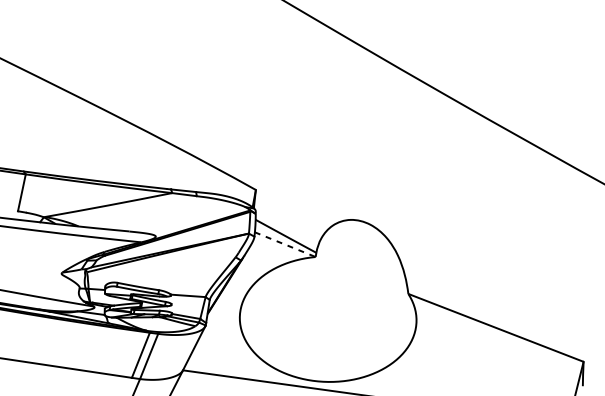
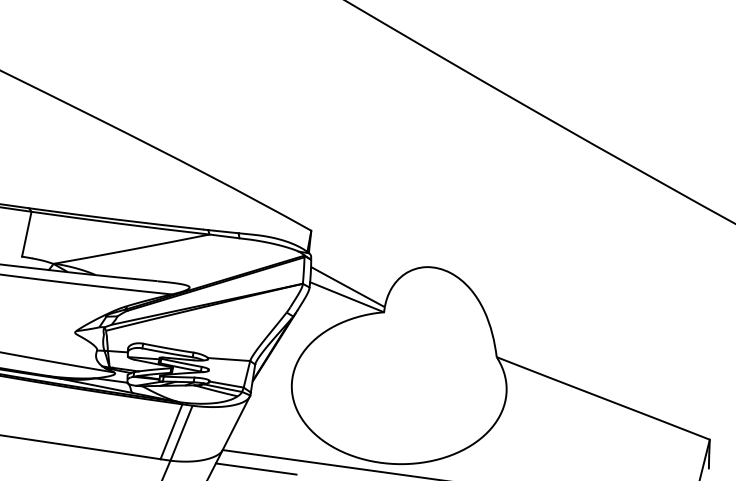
line: (285, 244) -> (347, 297), dashed -> solid
line: (209, 385) -> (255, 468), added

